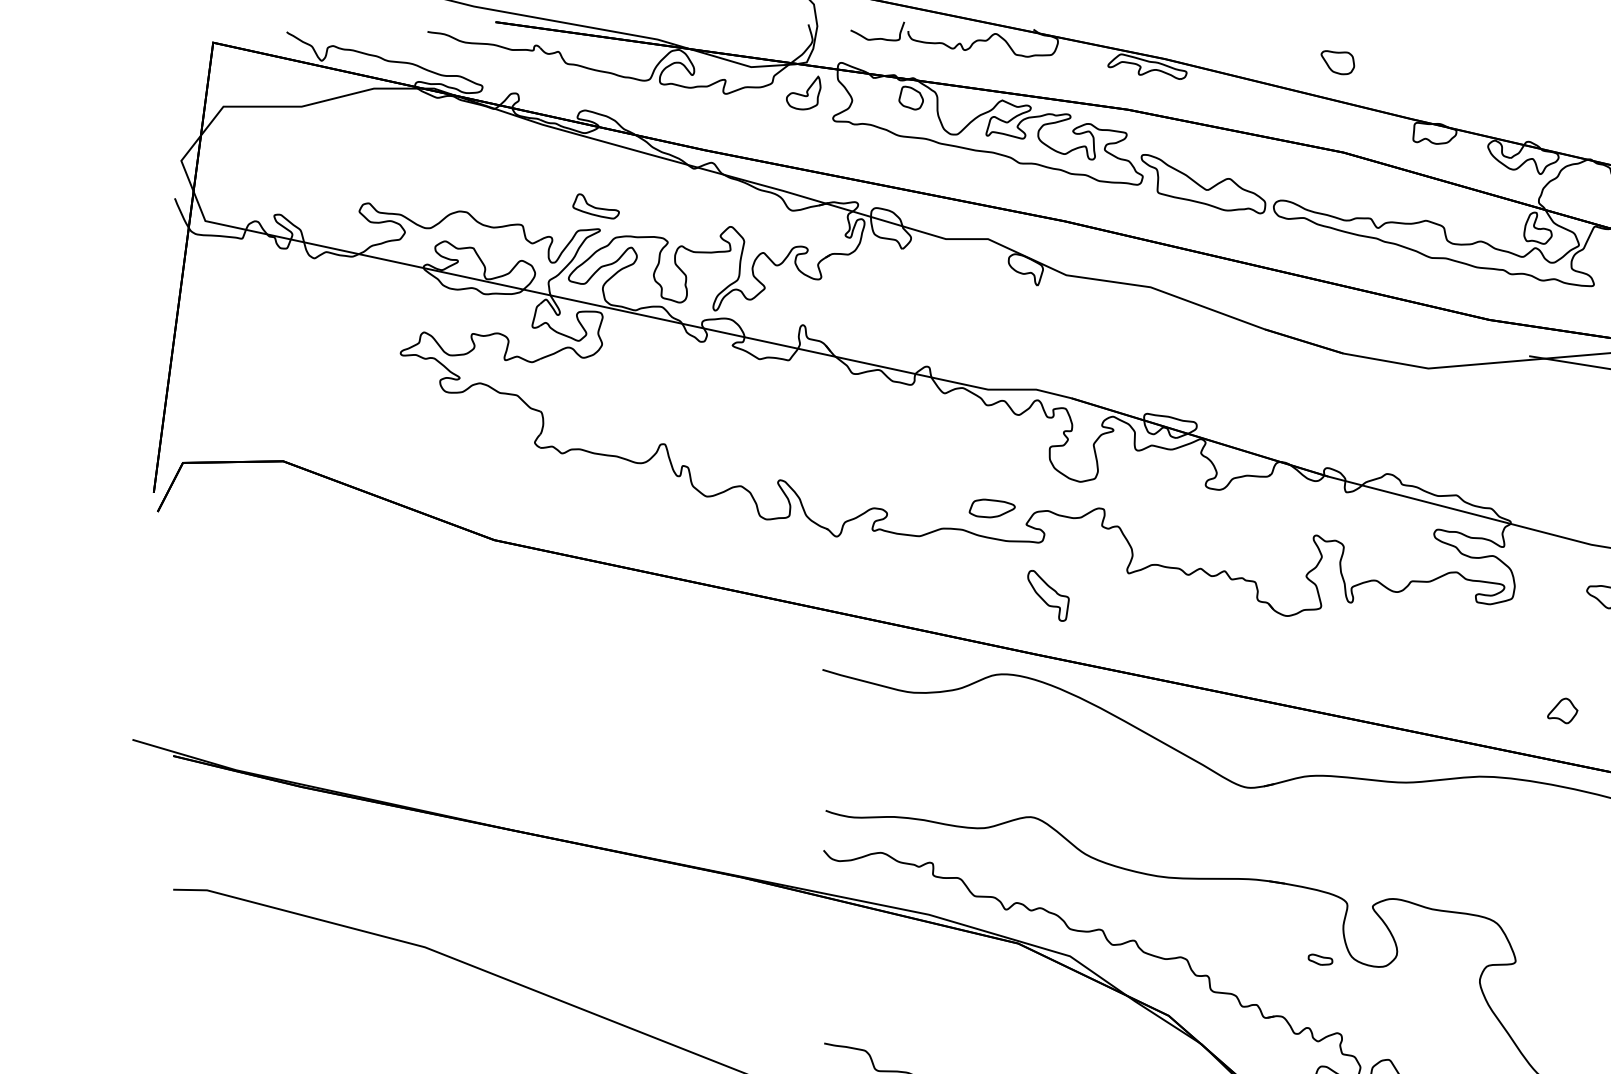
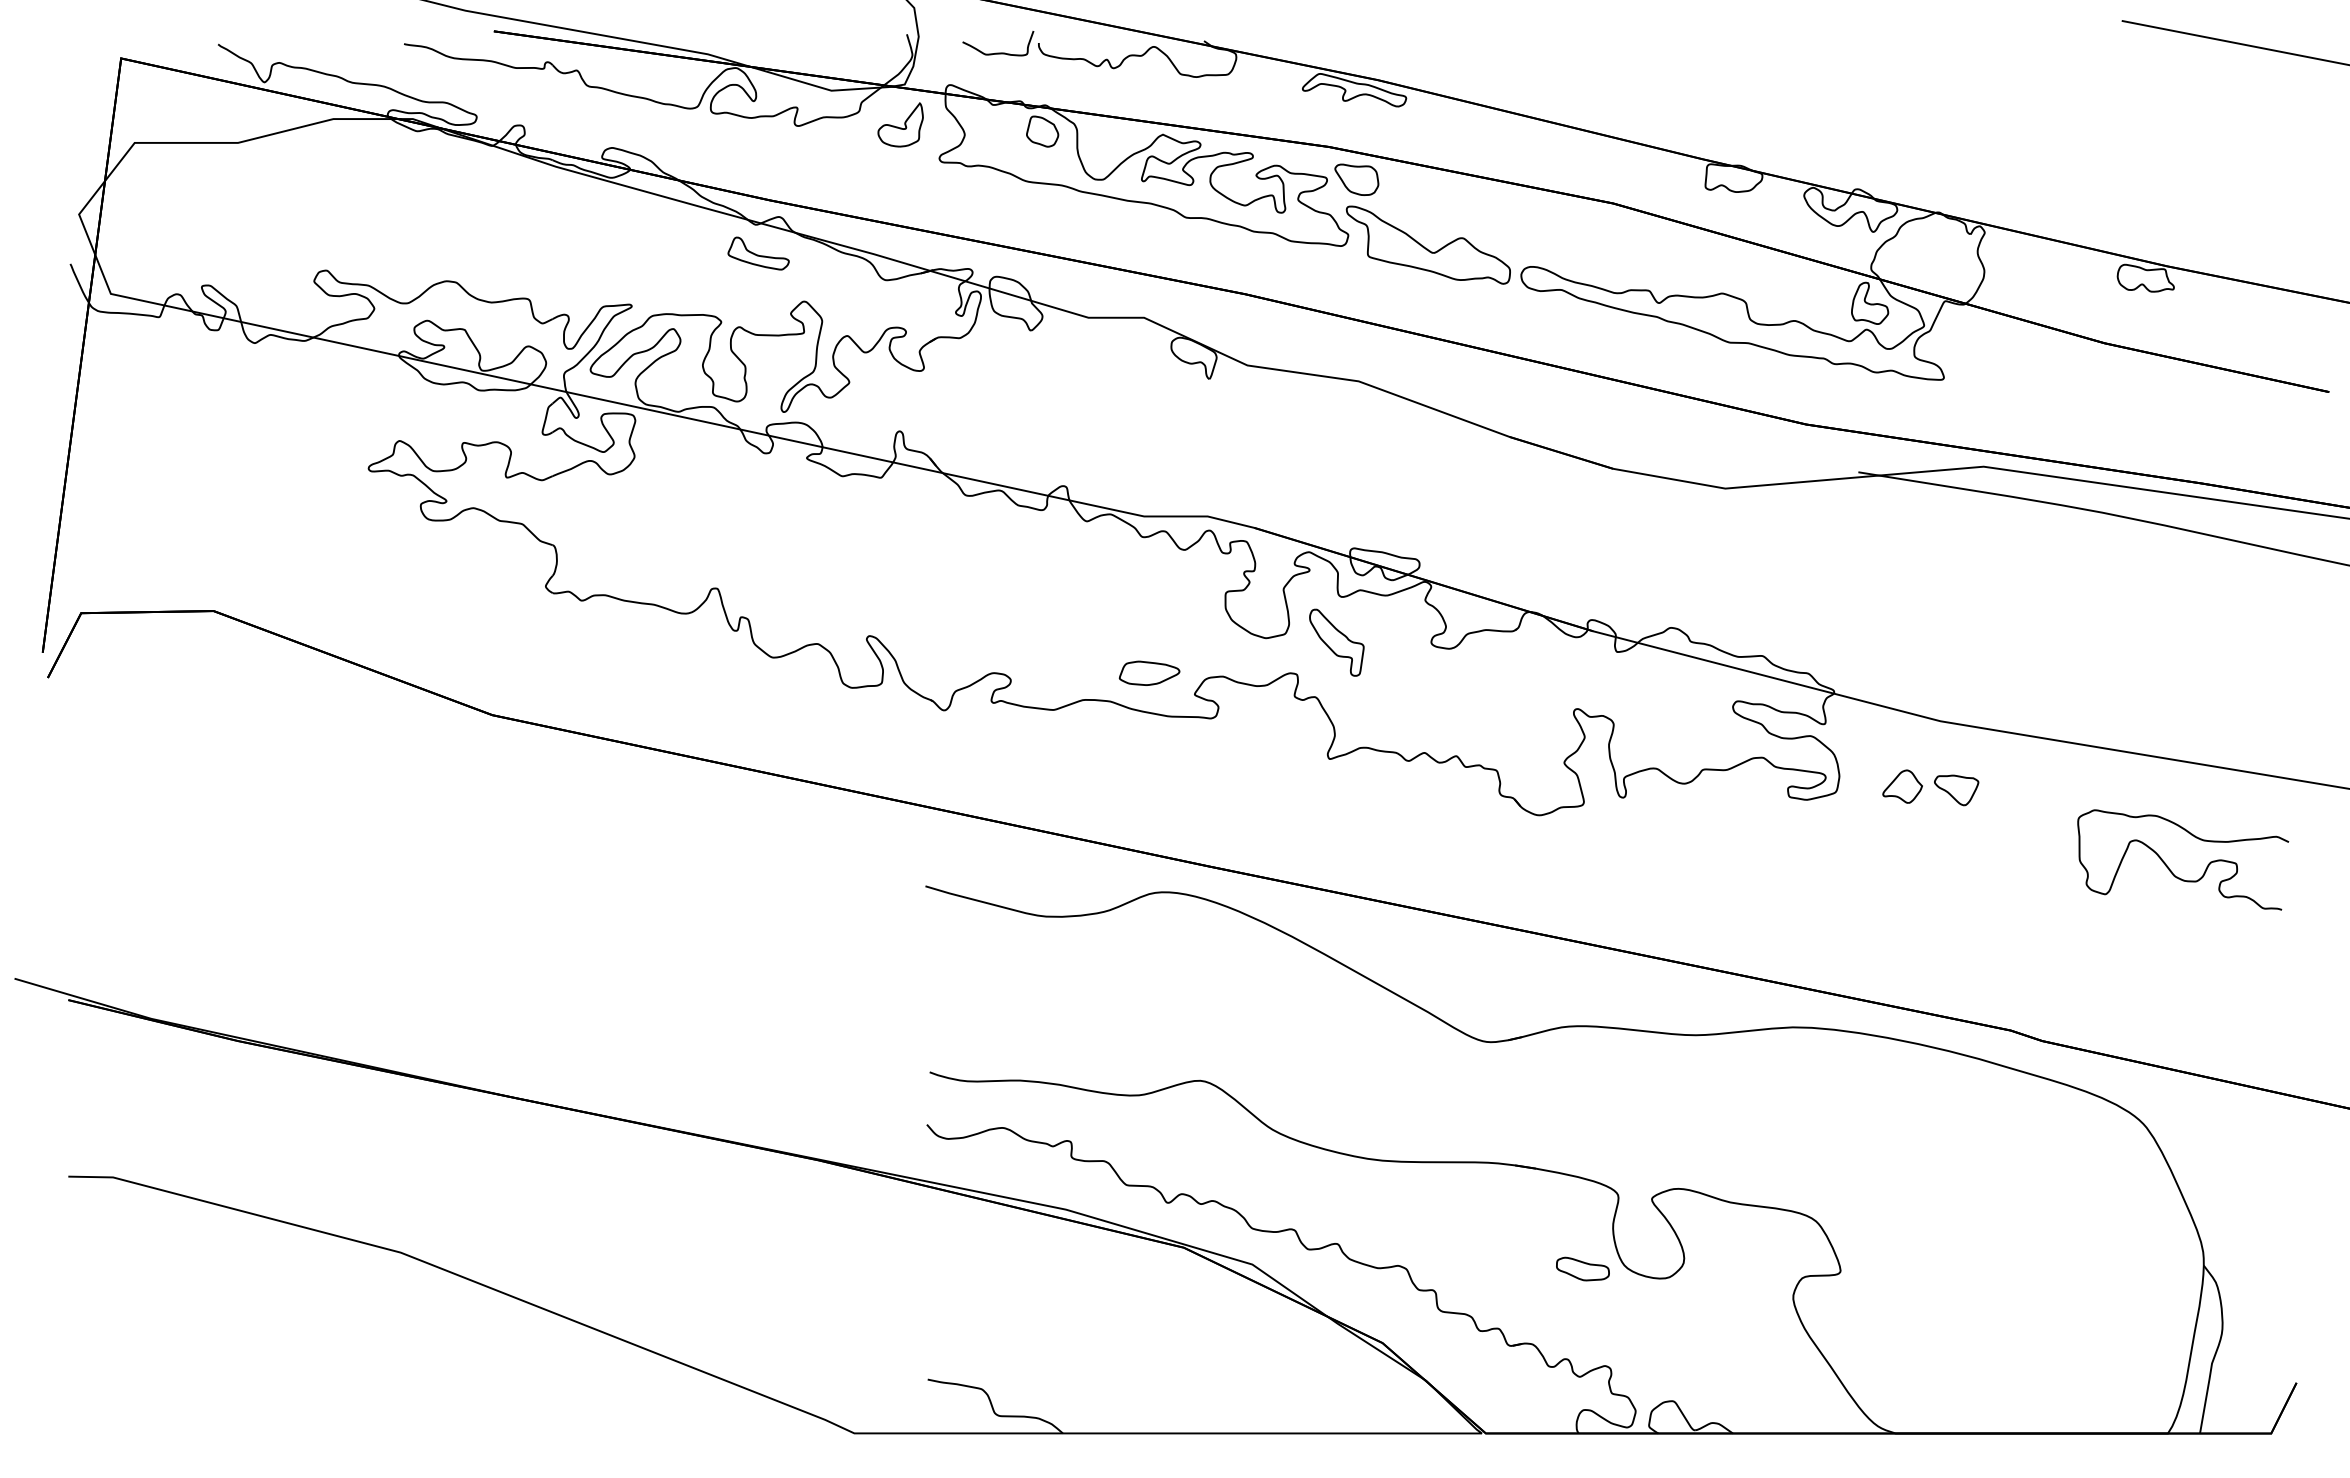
part: (1337, 62) -> (1356, 179), moved
part: (596, 206) -> (758, 253), moved
part: (1048, 595) -> (1336, 642), moved
part: (1562, 710) -> (1902, 786), moved
part: (1320, 959) -> (1582, 1268), size x1.67

